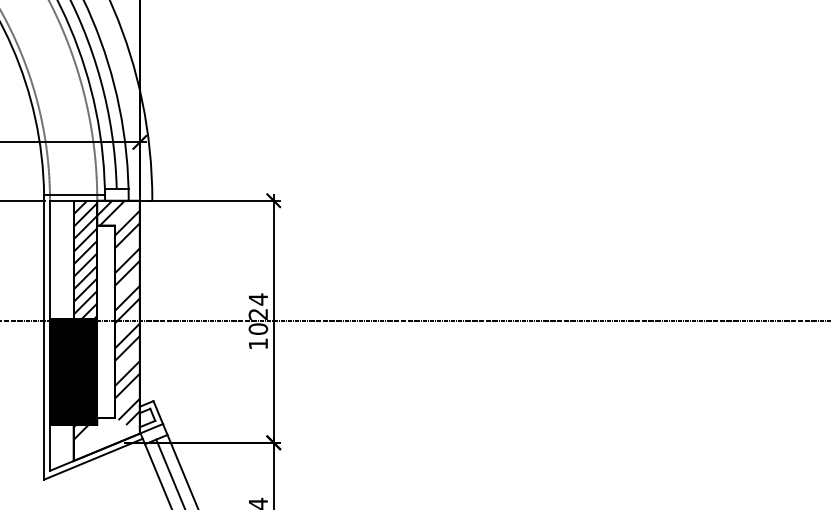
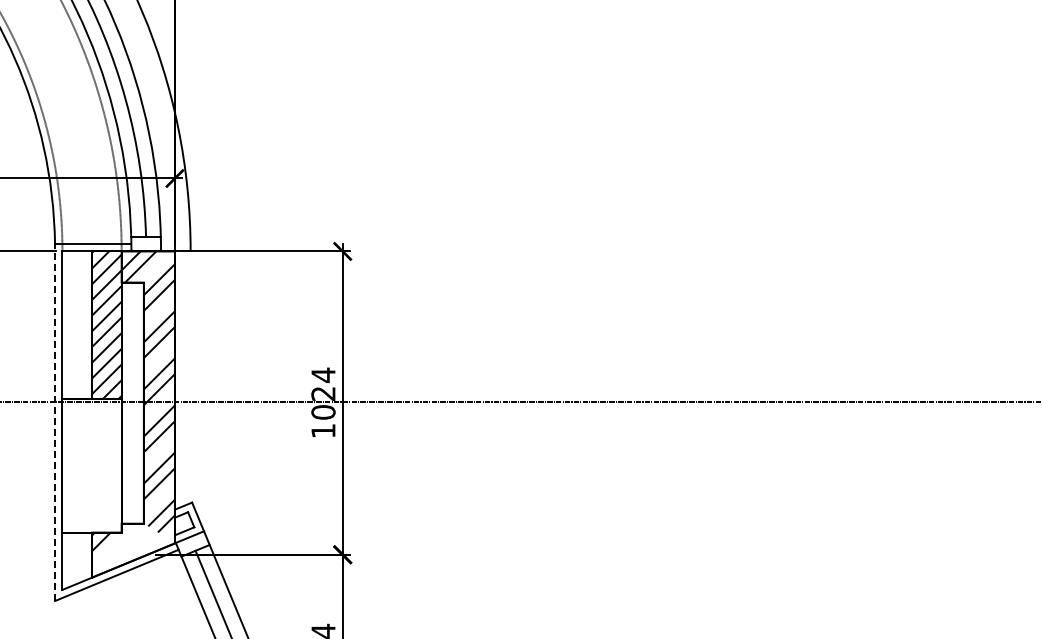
line: (44, 337) -> (55, 422), solid -> dashed
fill: (73, 371) -> (91, 465), removed

